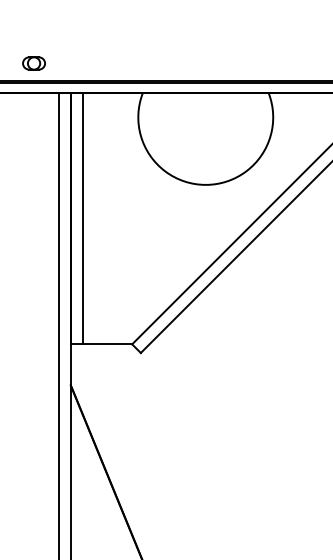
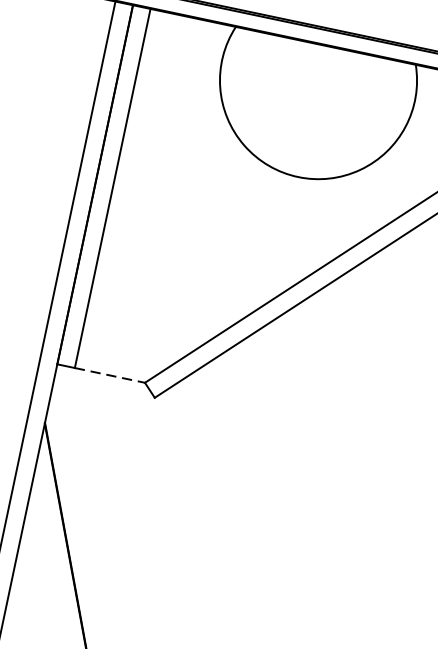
line: (107, 344) -> (109, 375), solid -> dashed

